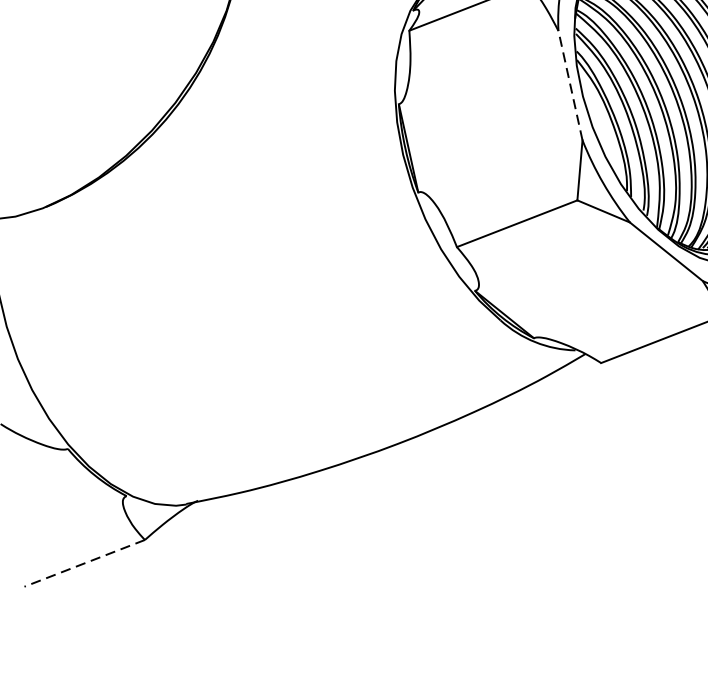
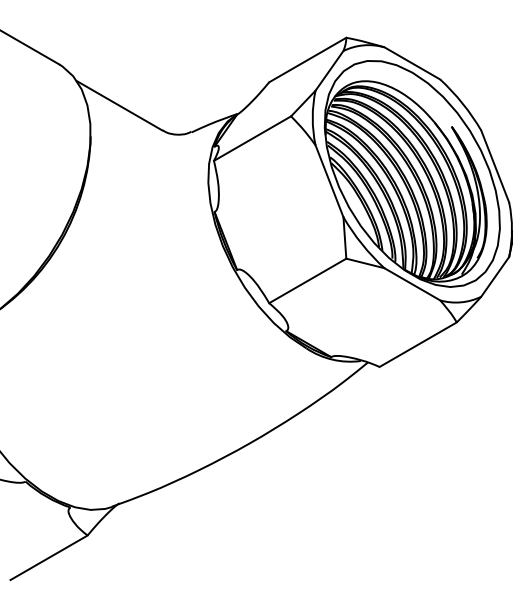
line: (570, 85) -> (329, 181), dashed -> solid
line: (85, 563) -> (49, 557), dashed -> solid

